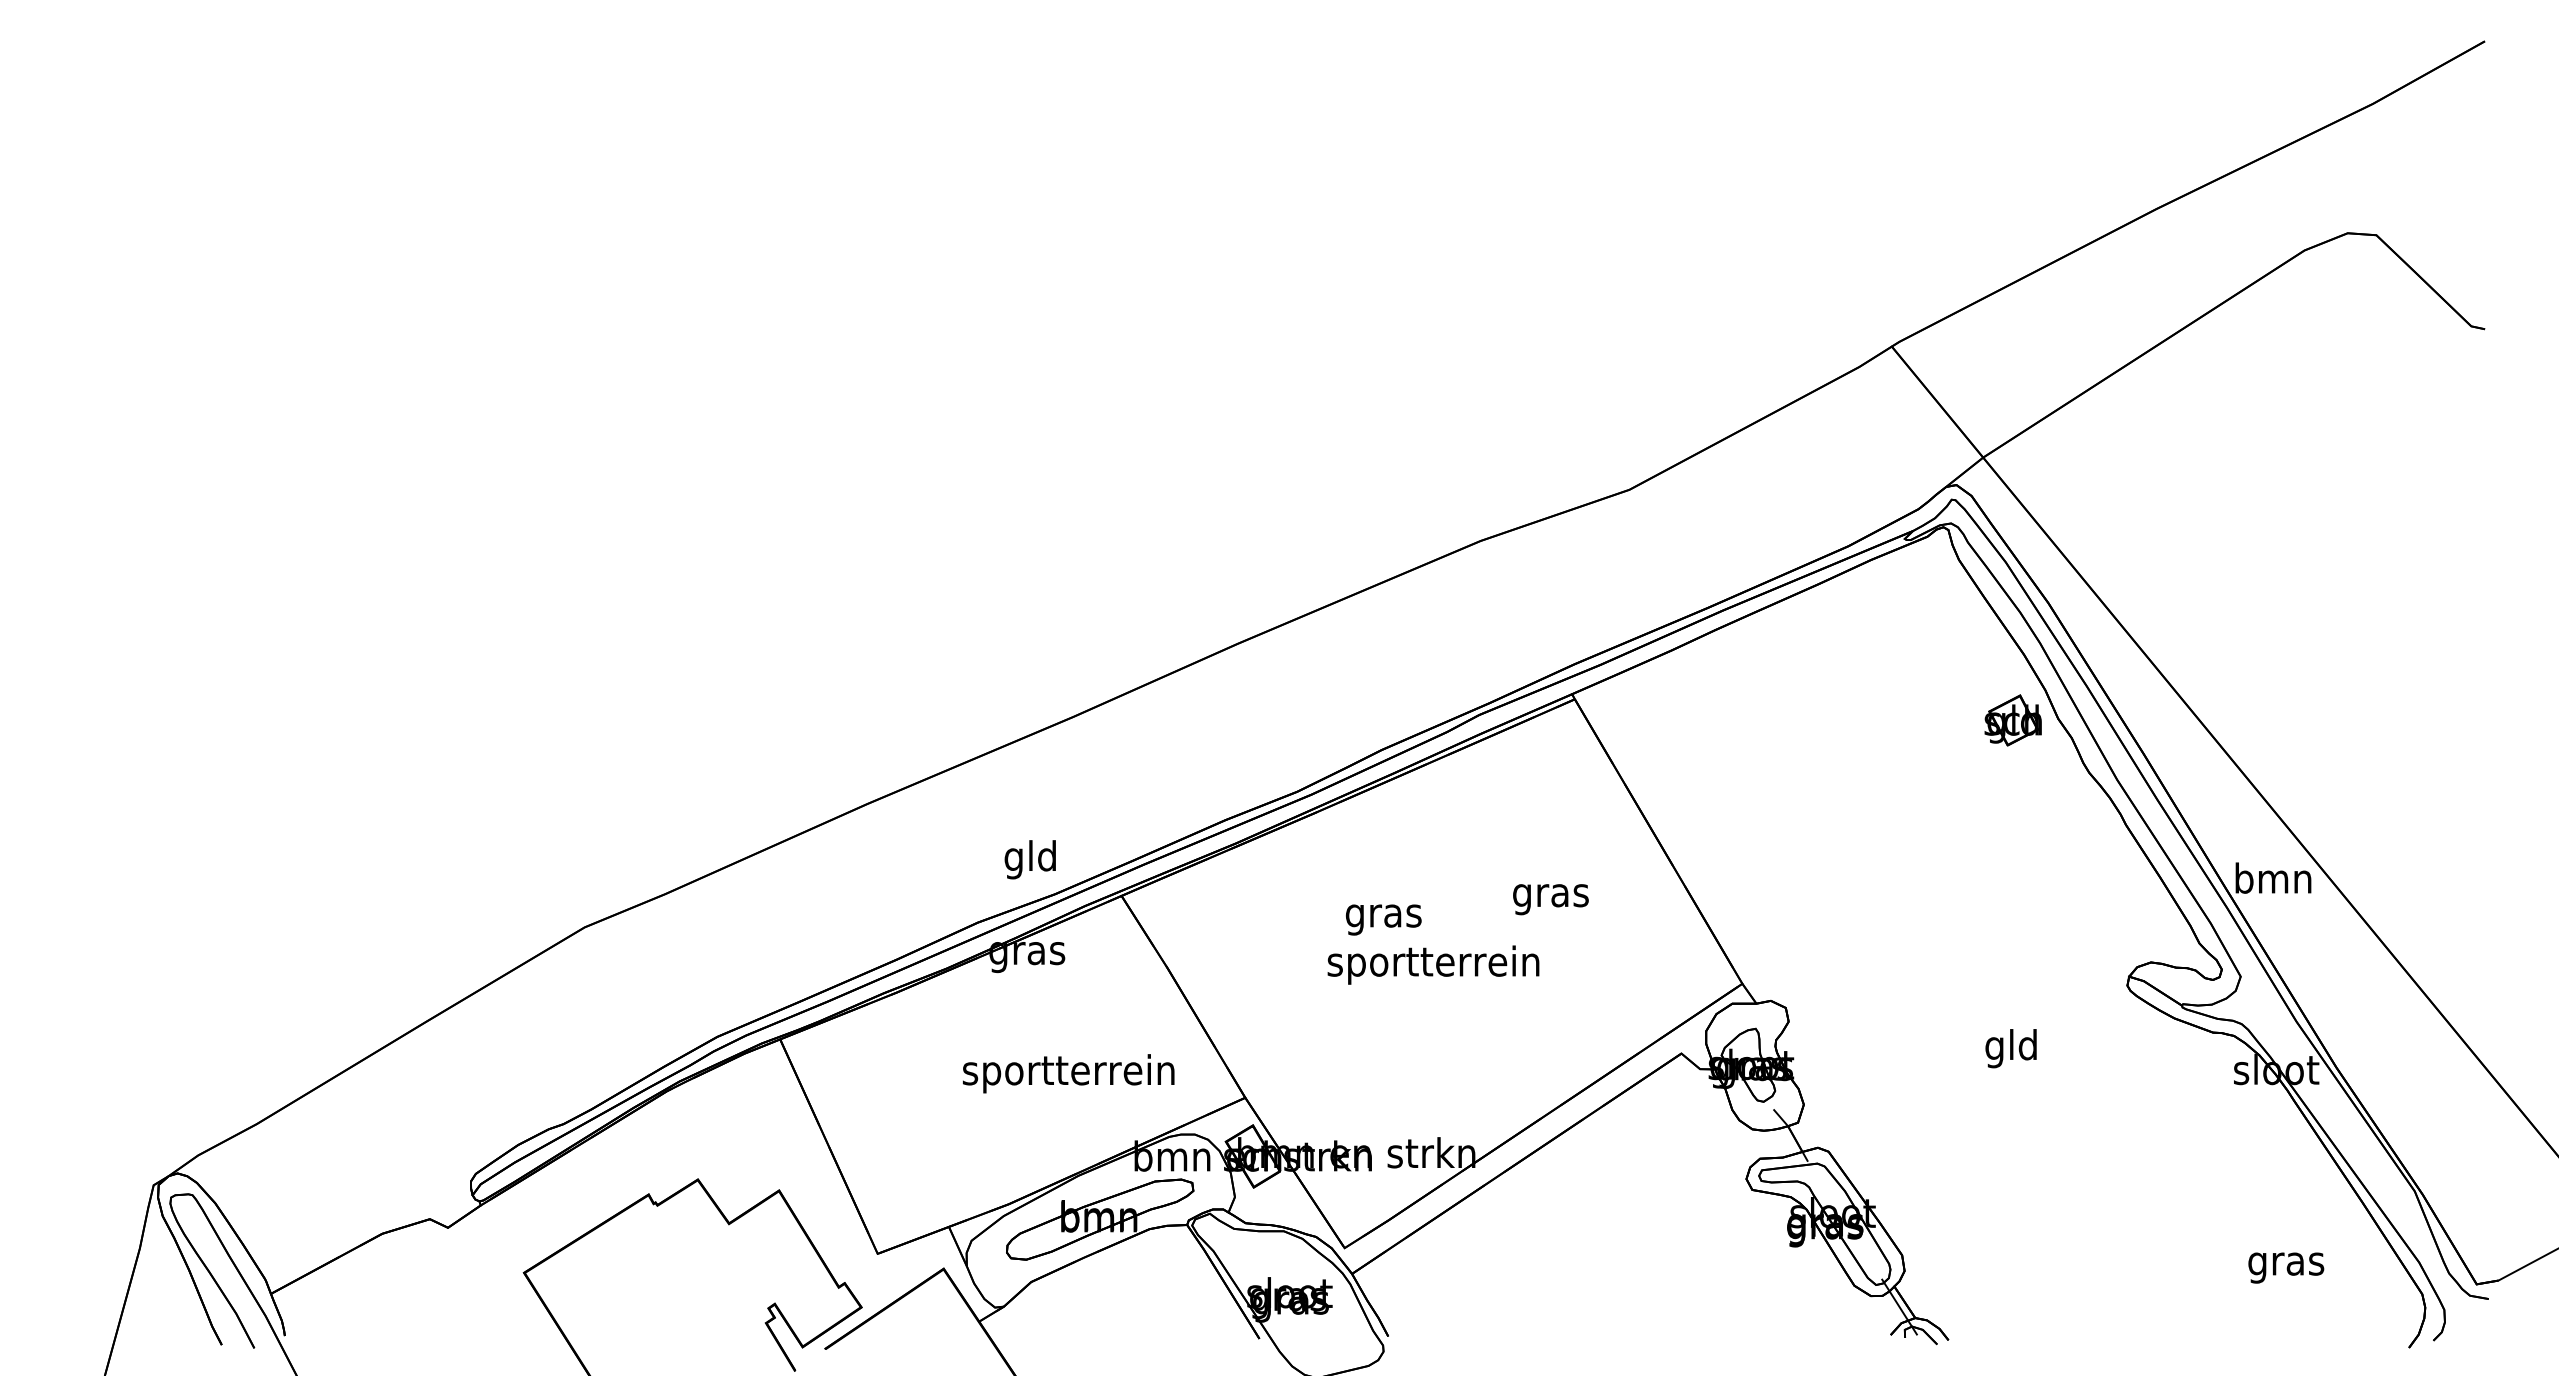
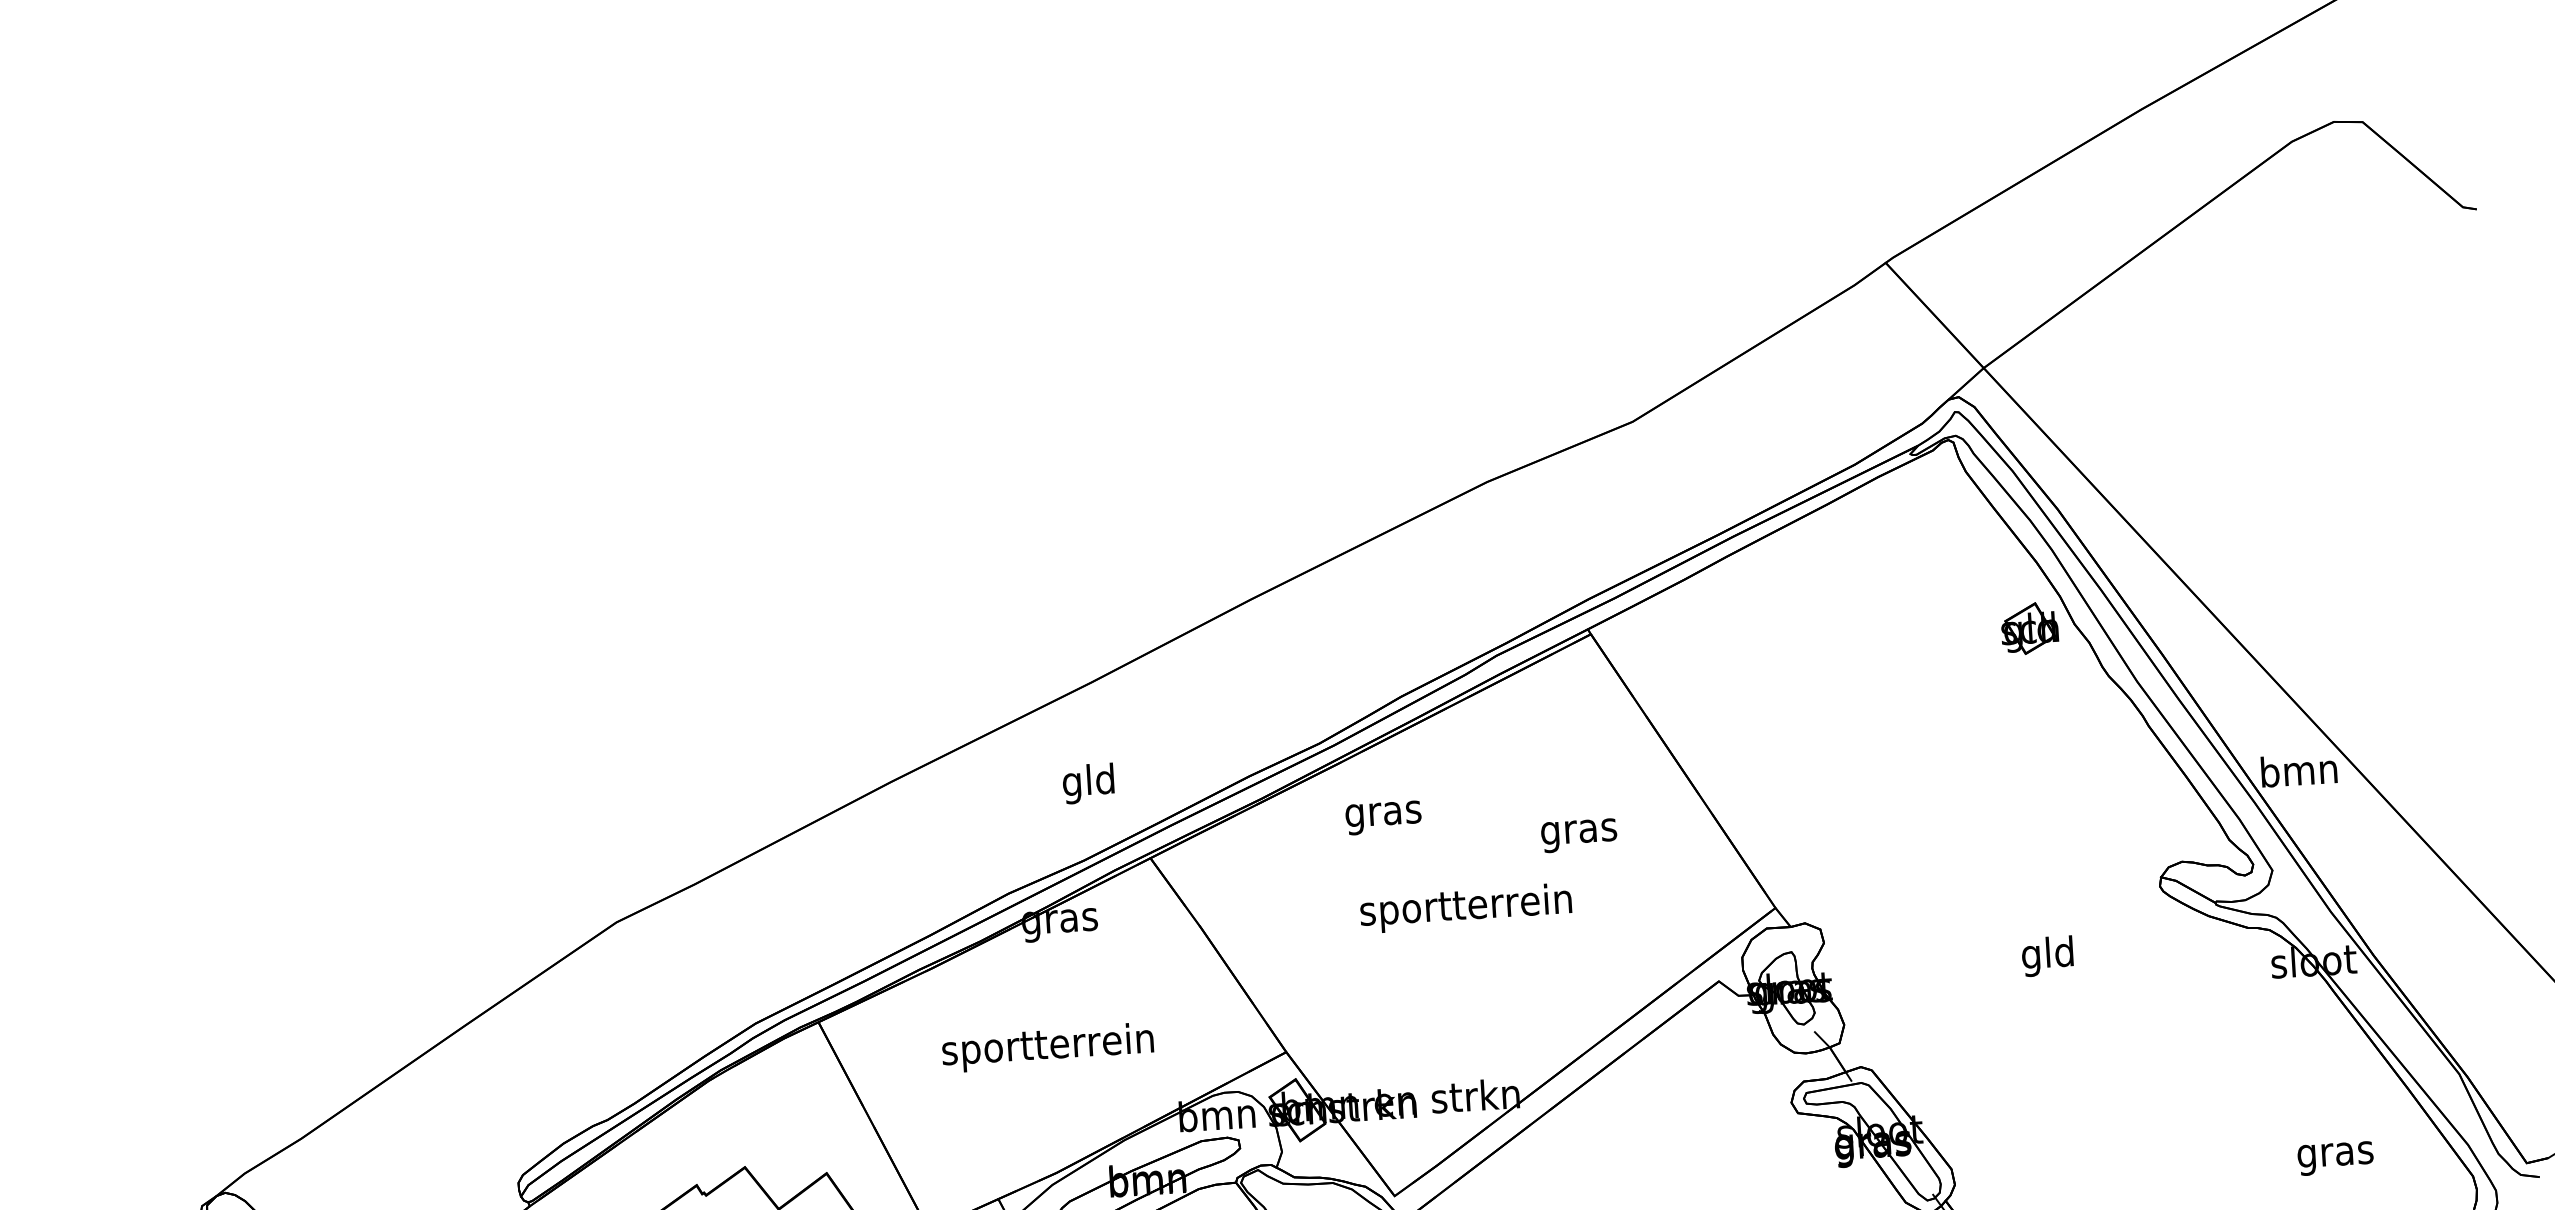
text: (1029, 859) -> (1087, 783), moved
text: (1383, 919) -> (1383, 817), moved
text: (1068, 1073) -> (1047, 1047), moved

